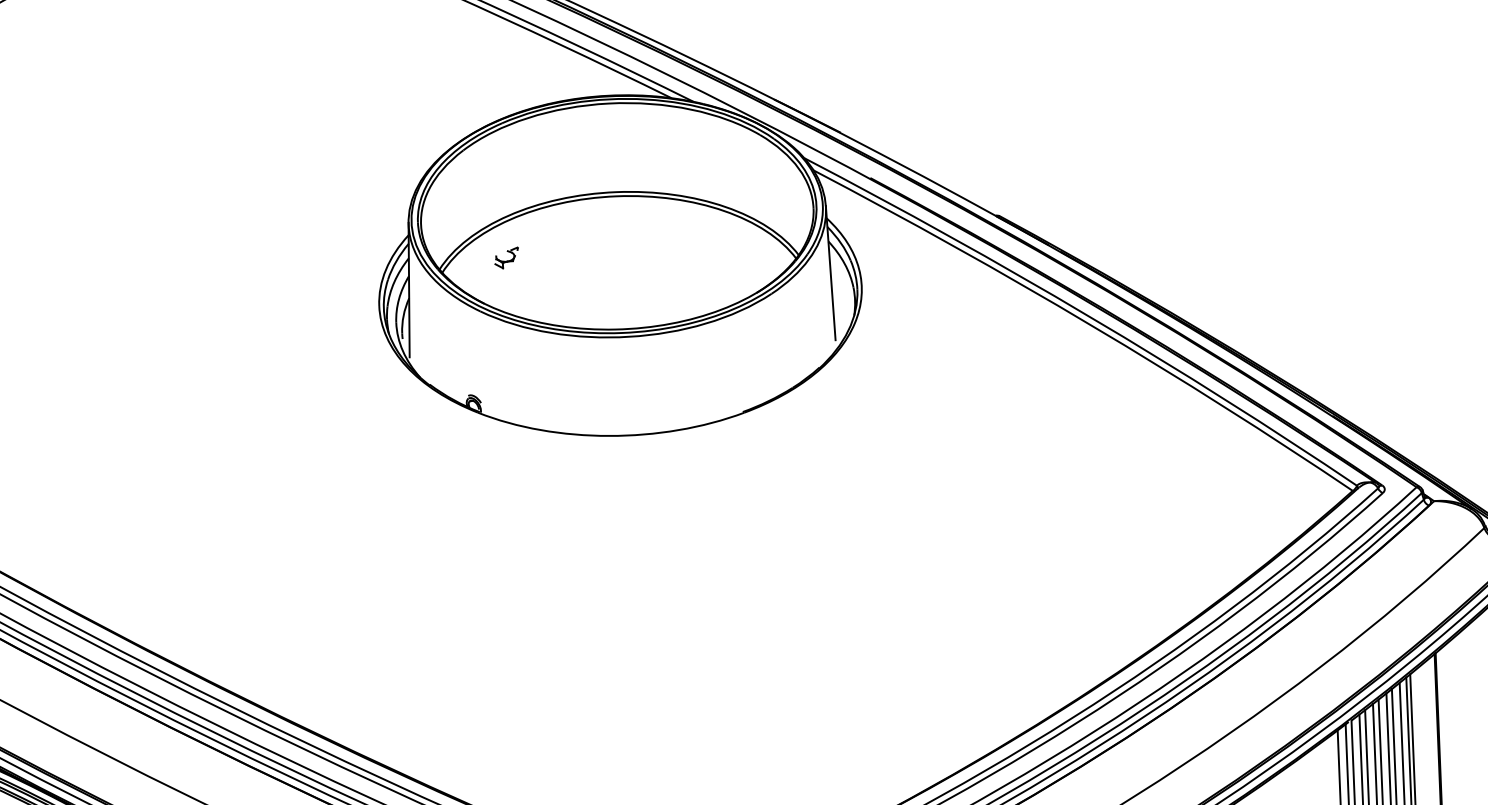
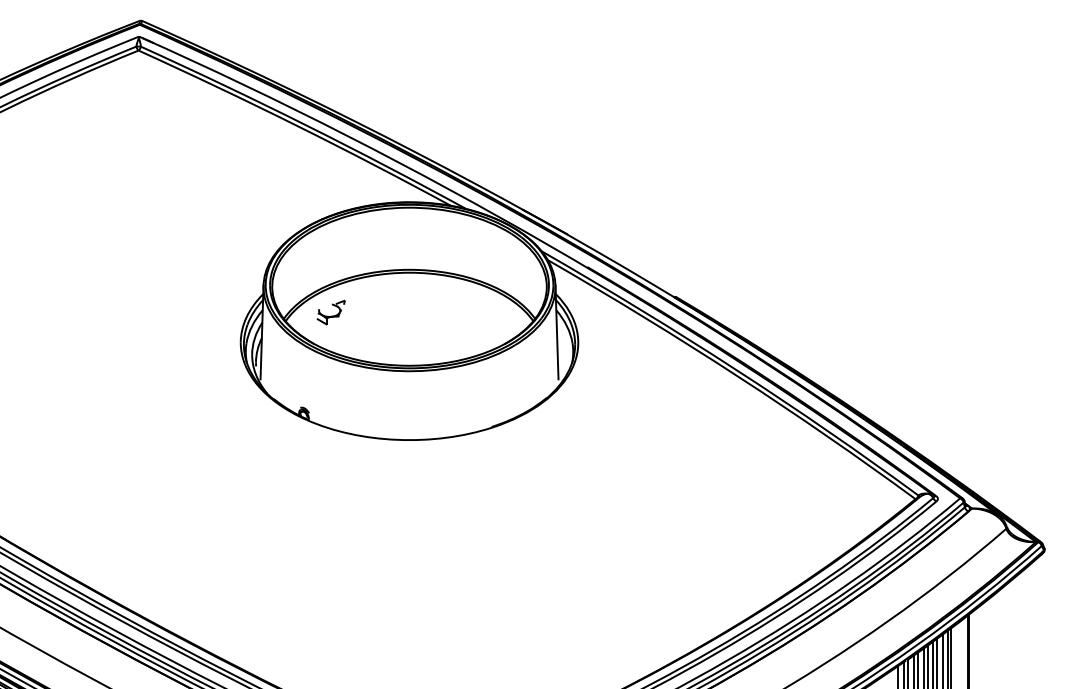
part: (505, 257) -> (330, 312), size x1.67

